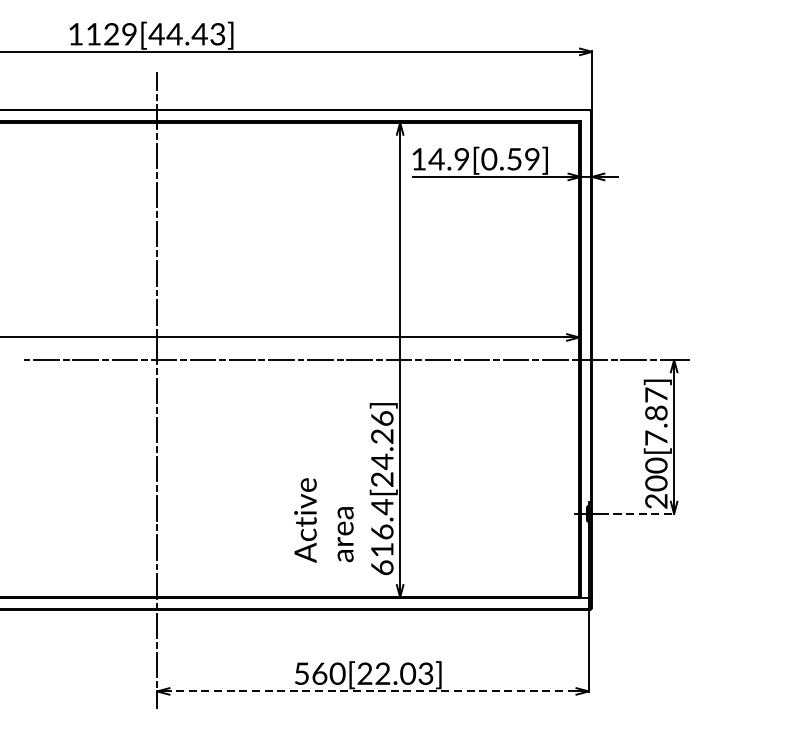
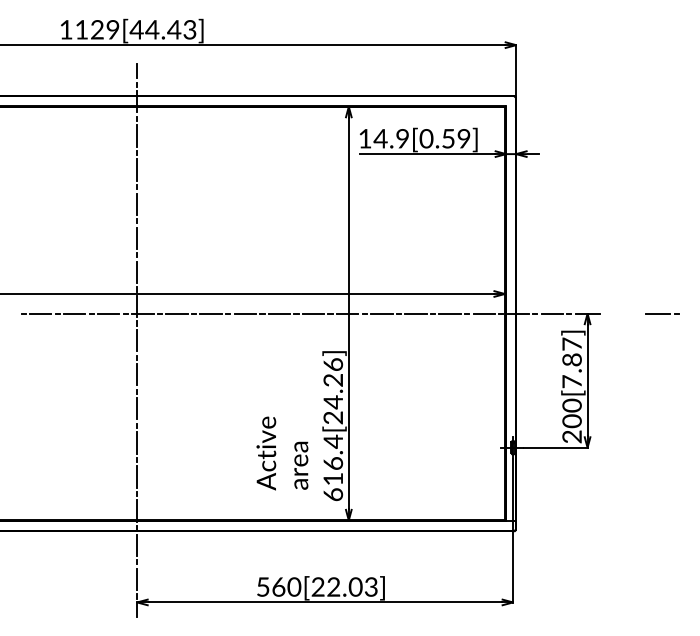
line: (760, 359) -> (662, 313), added
line: (638, 513) -> (556, 447), dashed -> solid
line: (373, 691) -> (325, 602), dashed -> solid

